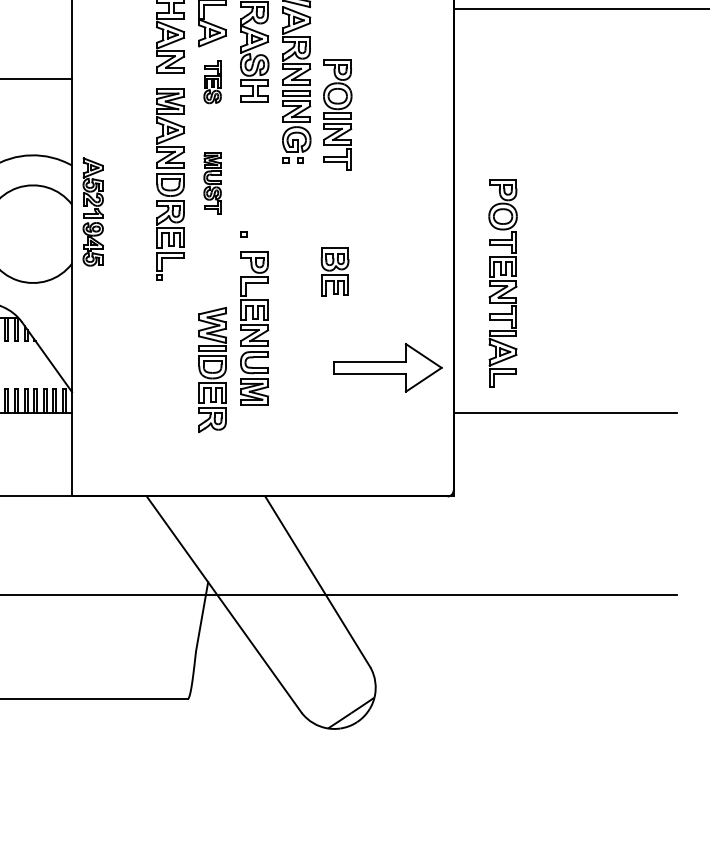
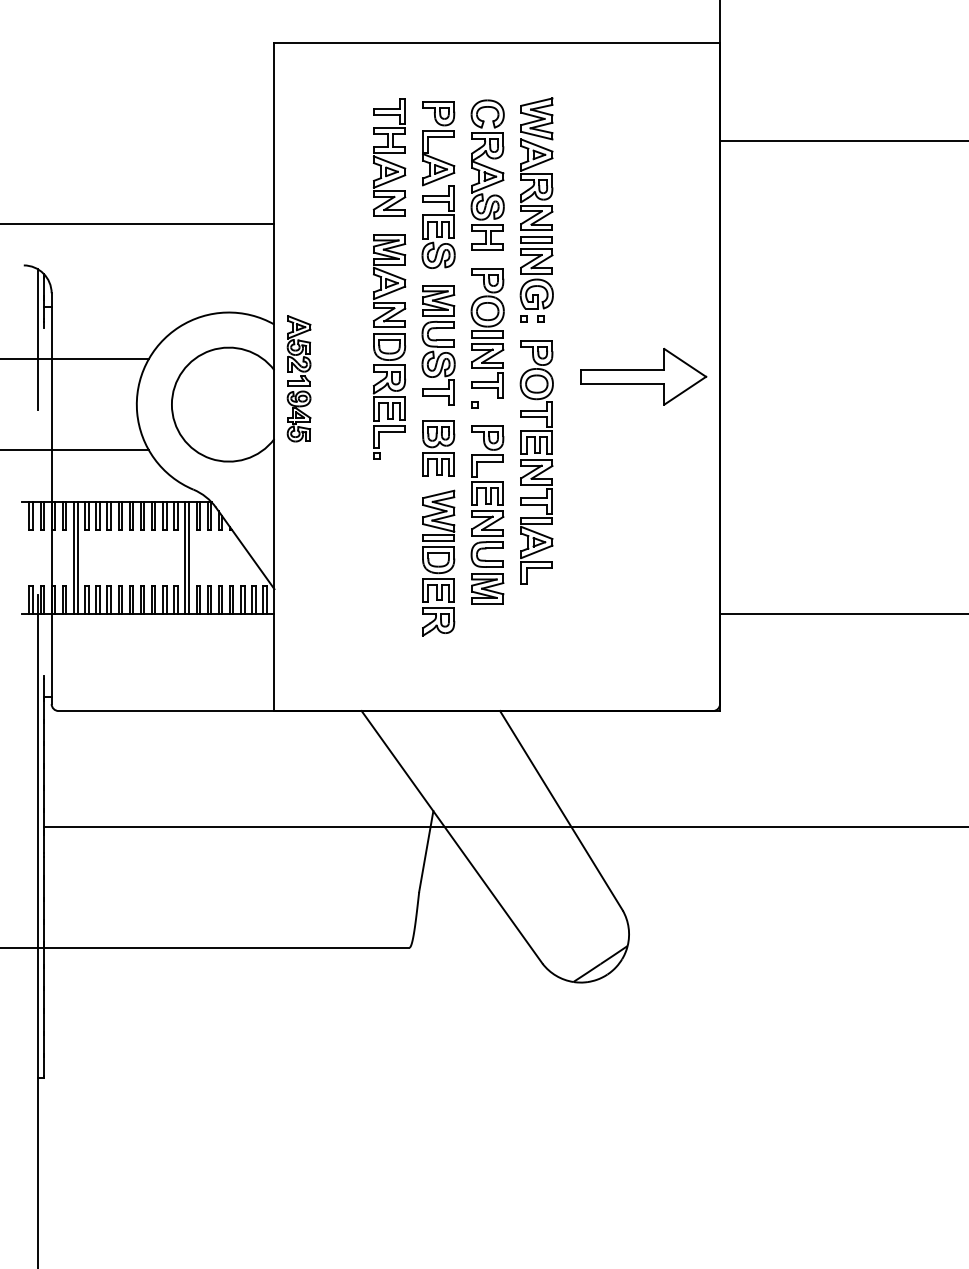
part: (212, 81) -> (438, 226), size x1.67
part: (337, 115) -> (487, 333), moved
part: (212, 183) -> (438, 345), size x1.67
part: (334, 271) -> (438, 448), moved
part: (502, 283) -> (536, 462), moved
part: (388, 367) -> (643, 376), moved

